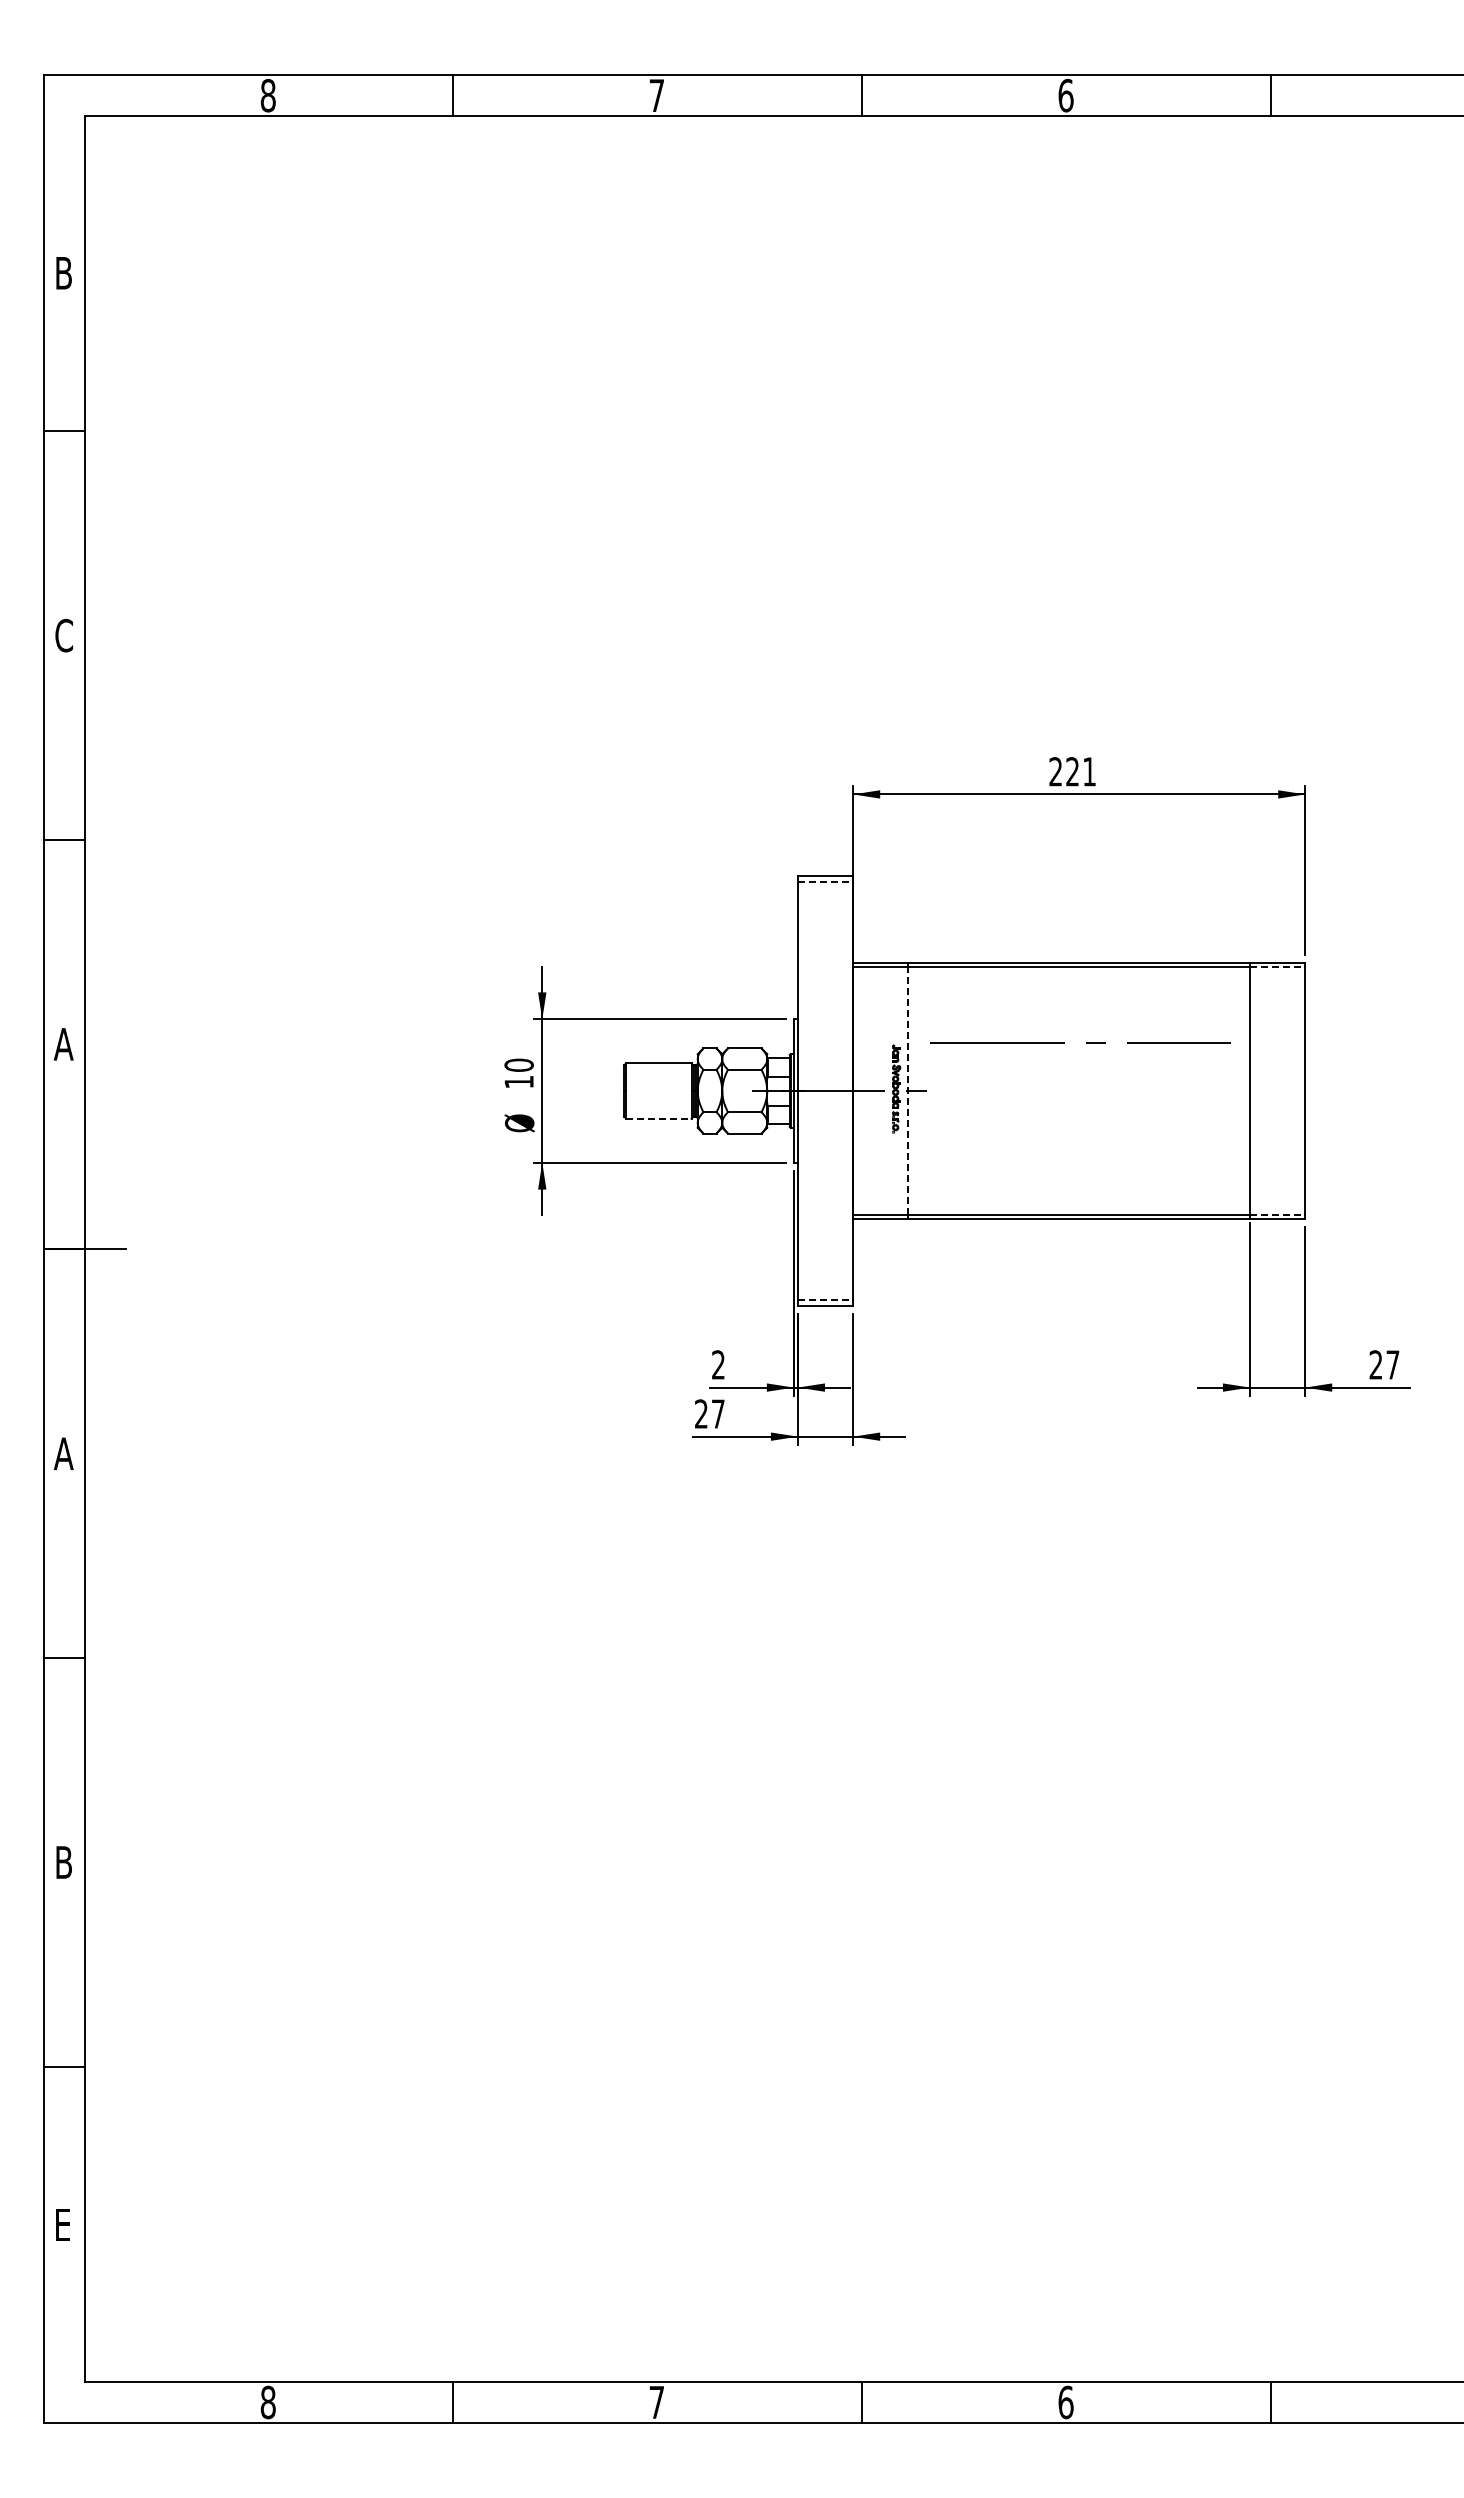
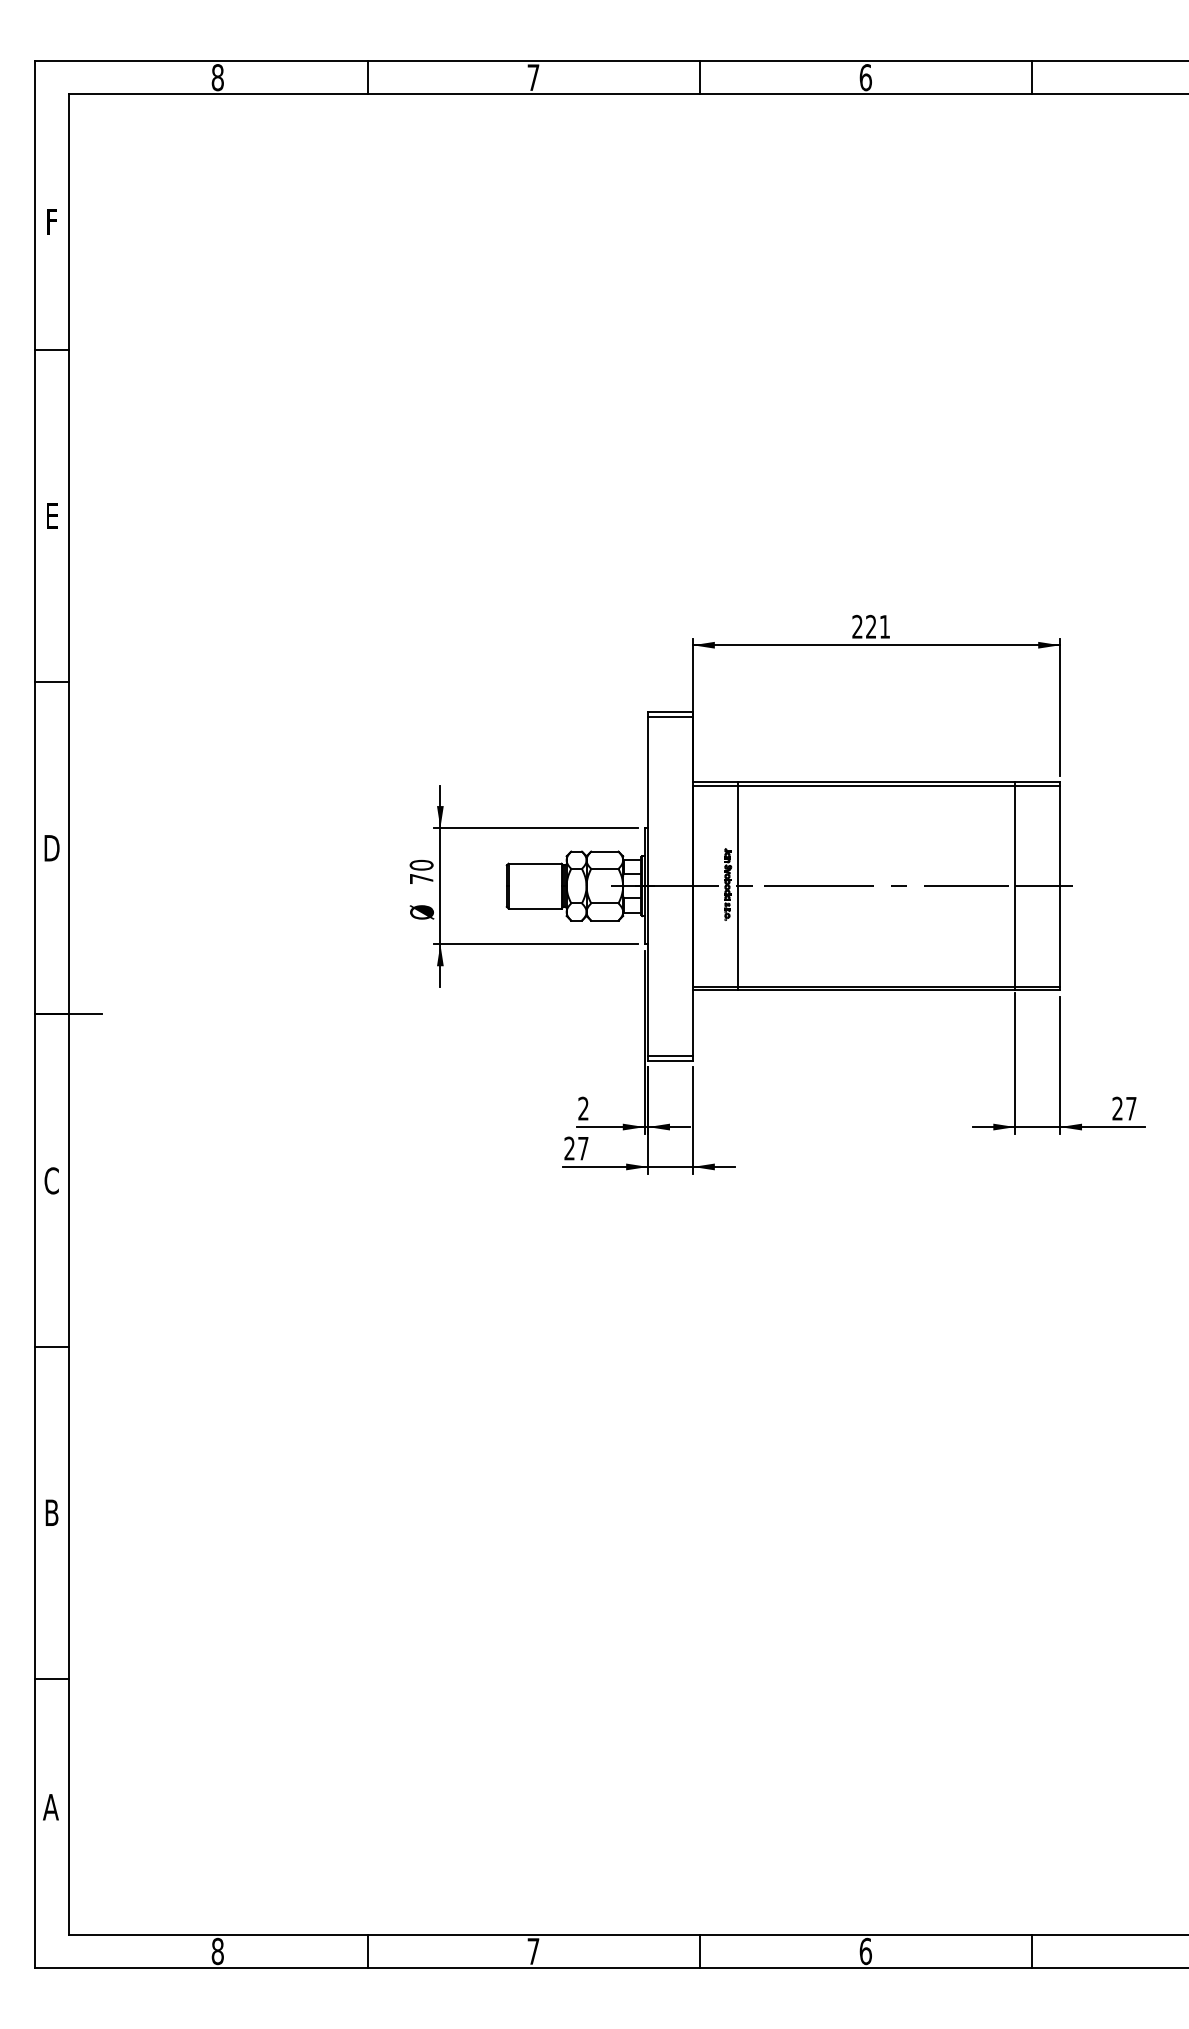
text: (63, 273) -> (51, 222), B -> F
text: (63, 635) -> (51, 516), C -> E
line: (825, 882) -> (670, 716), dashed -> solid
line: (1277, 967) -> (1037, 785), dashed -> solid
line: (1086, 1042) -> (891, 885), moved
text: (63, 1044) -> (51, 848), A -> D
text: (518, 1082) -> (421, 879), 10 -> 70
line: (908, 1091) -> (737, 886), dashed -> solid
line: (1285, 1091) -> (1044, 886), added
line: (658, 1118) -> (534, 908), dashed -> solid
line: (1277, 1214) -> (1037, 986), dashed -> solid
line: (825, 1299) -> (670, 1055), dashed -> solid
text: (63, 1453) -> (51, 1180), A -> C
text: (62, 2224) -> (50, 1806), E -> A

